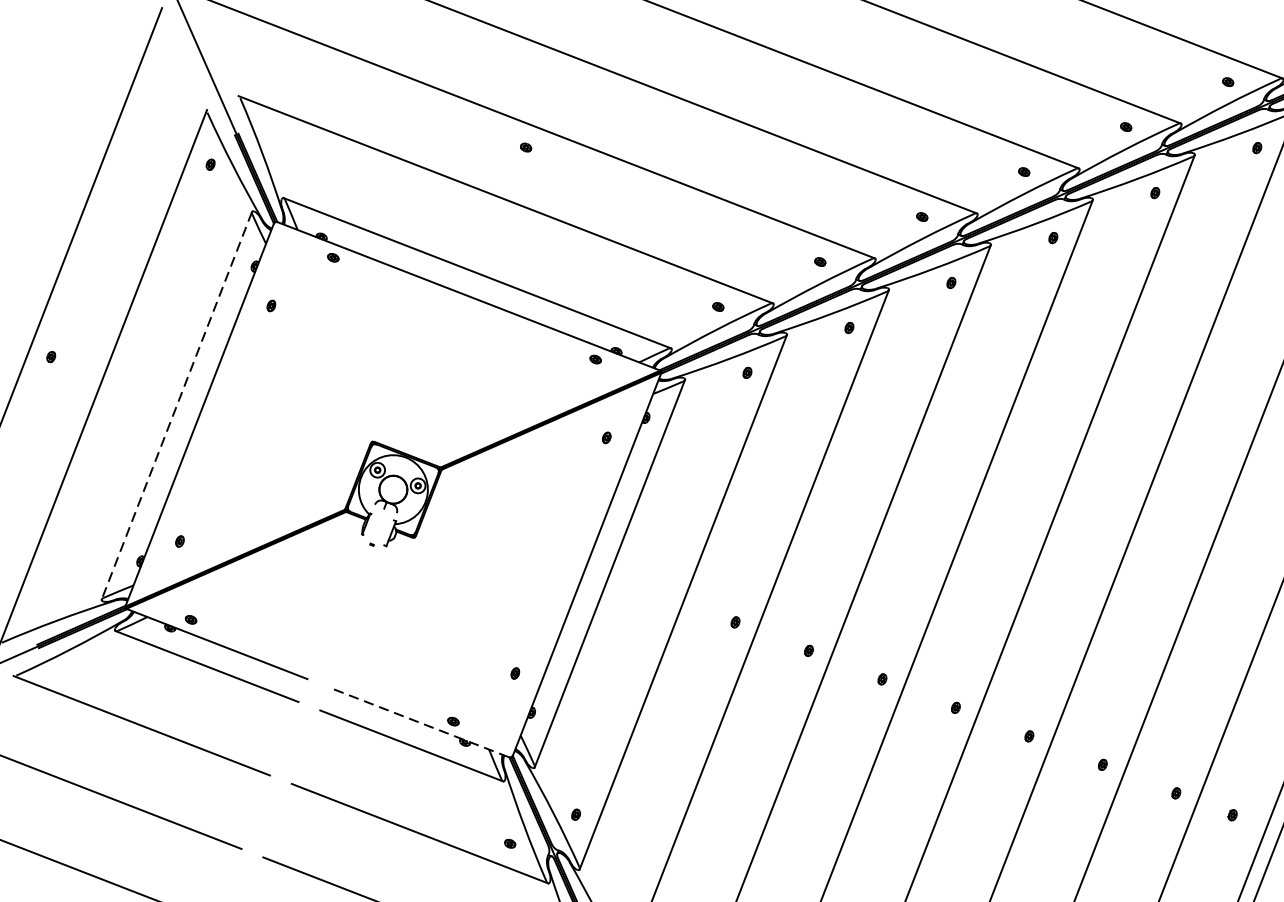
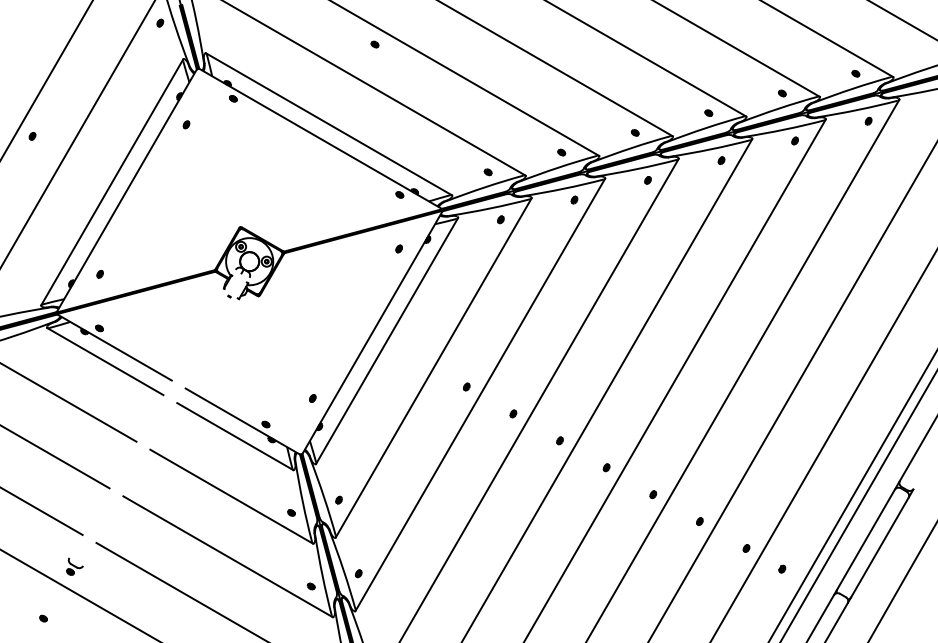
line: (177, 405) -> (112, 182), dashed -> solid
line: (418, 722) -> (242, 421), dashed -> solid

